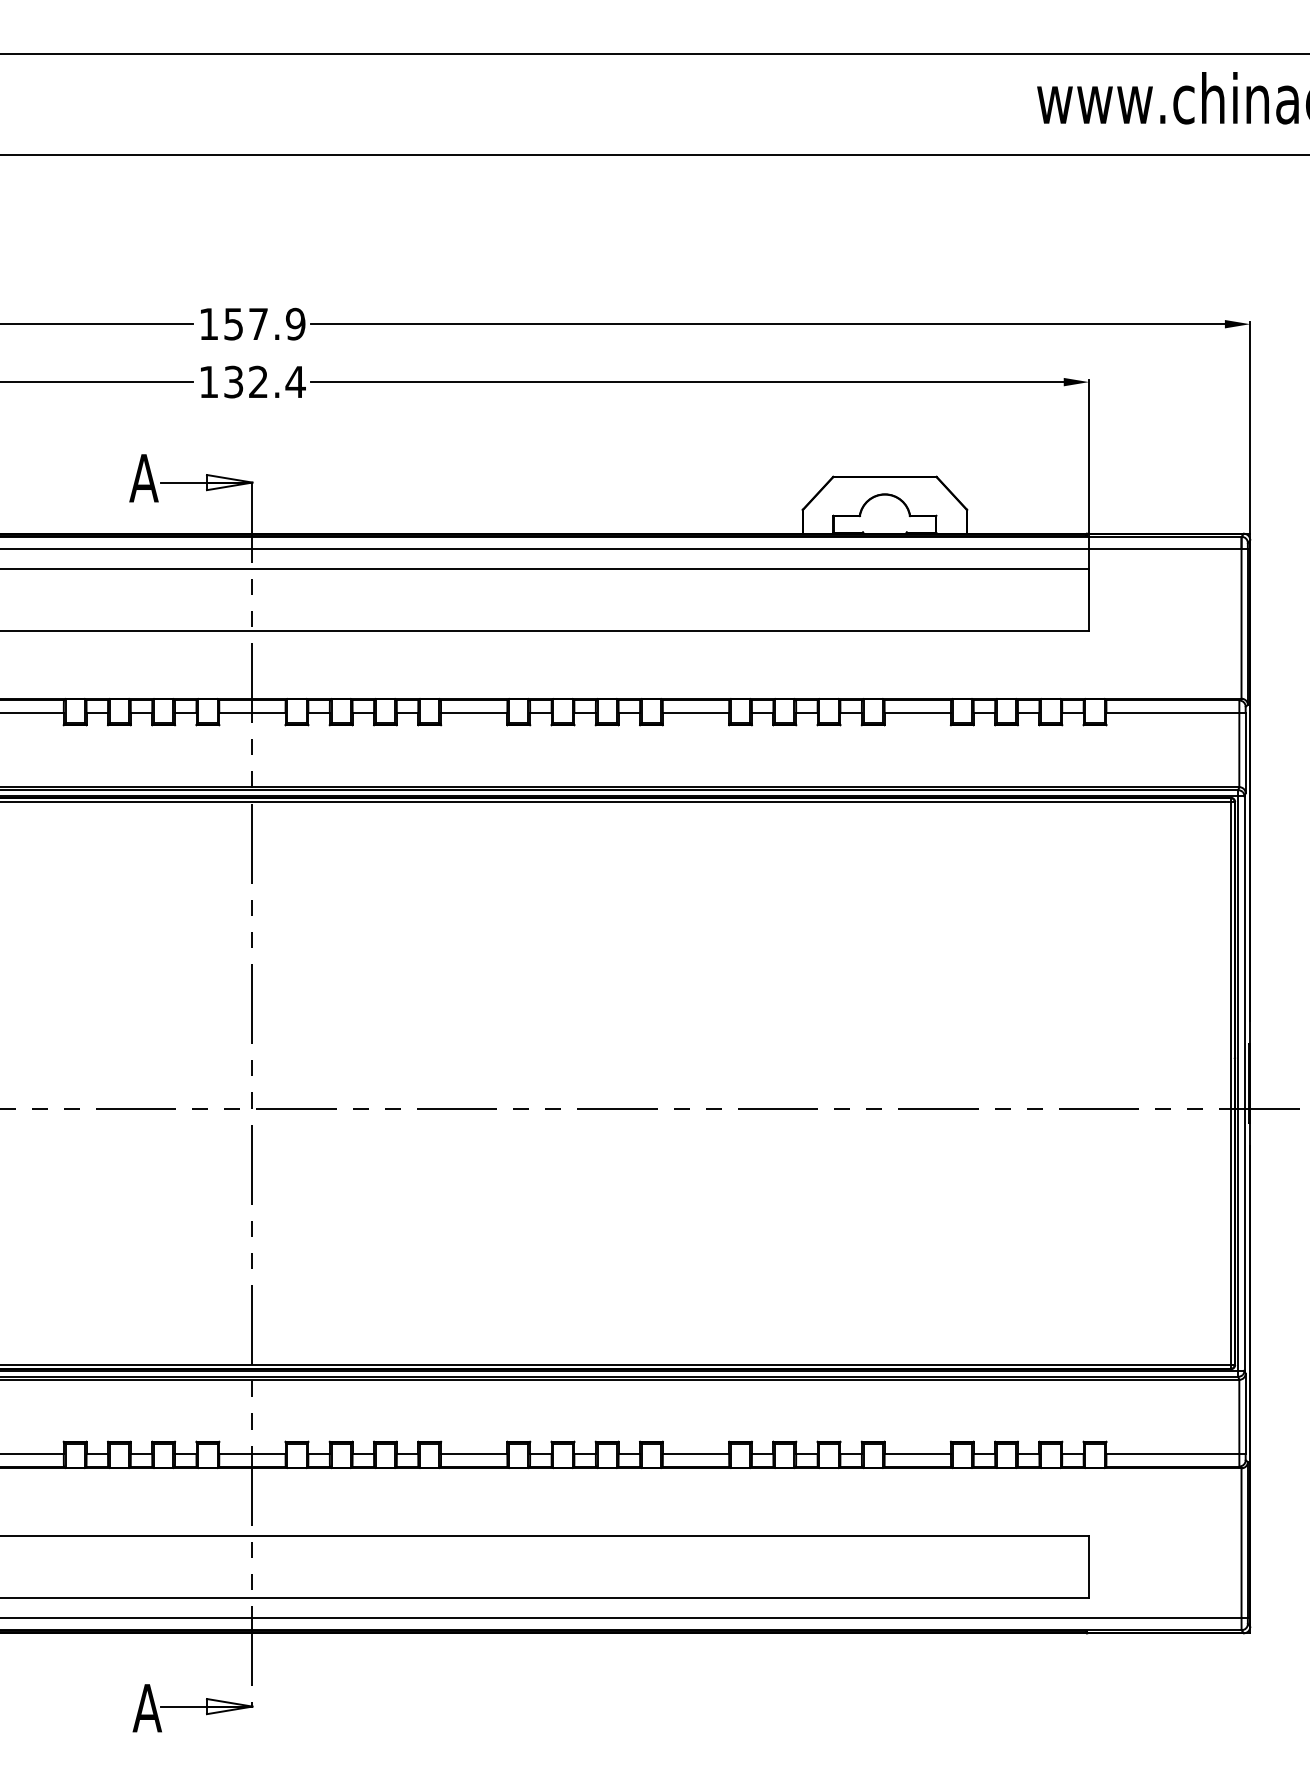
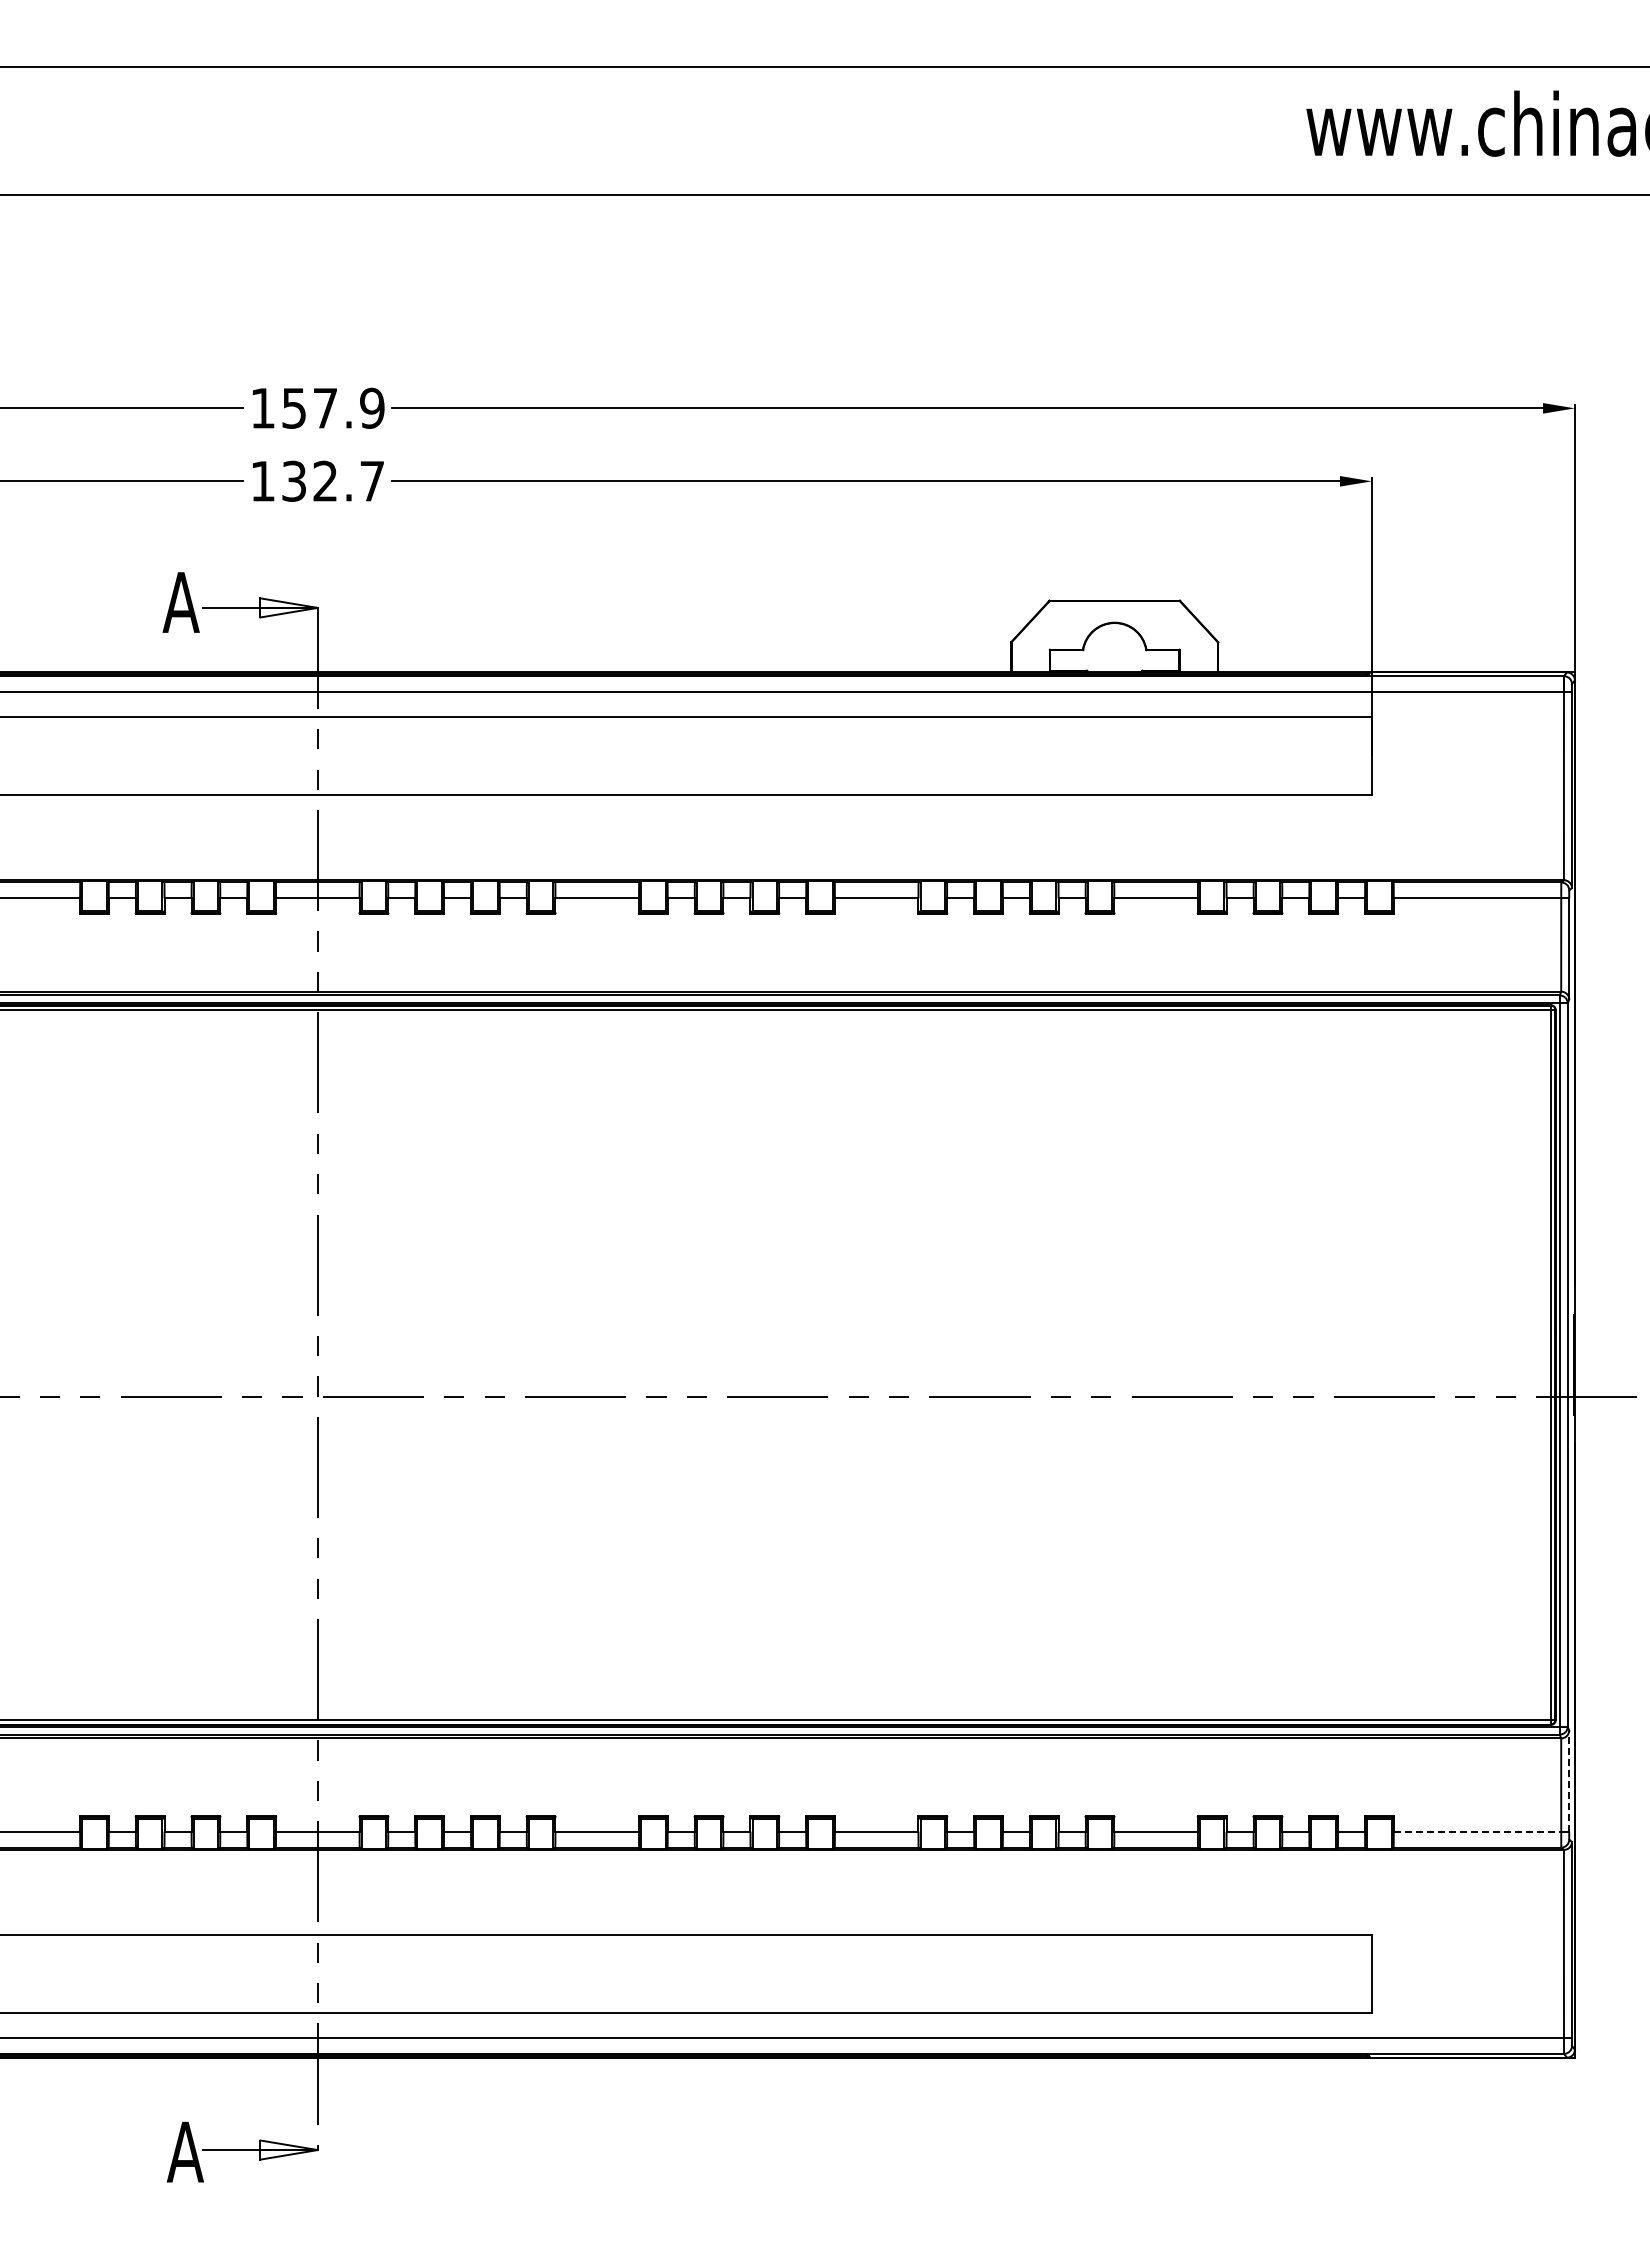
text: (295, 382) -> (372, 481), 132.4 -> 132.7
line: (1245, 1414) -> (1569, 1781), solid -> dashed
line: (1172, 1453) -> (1477, 1831), solid -> dashed

